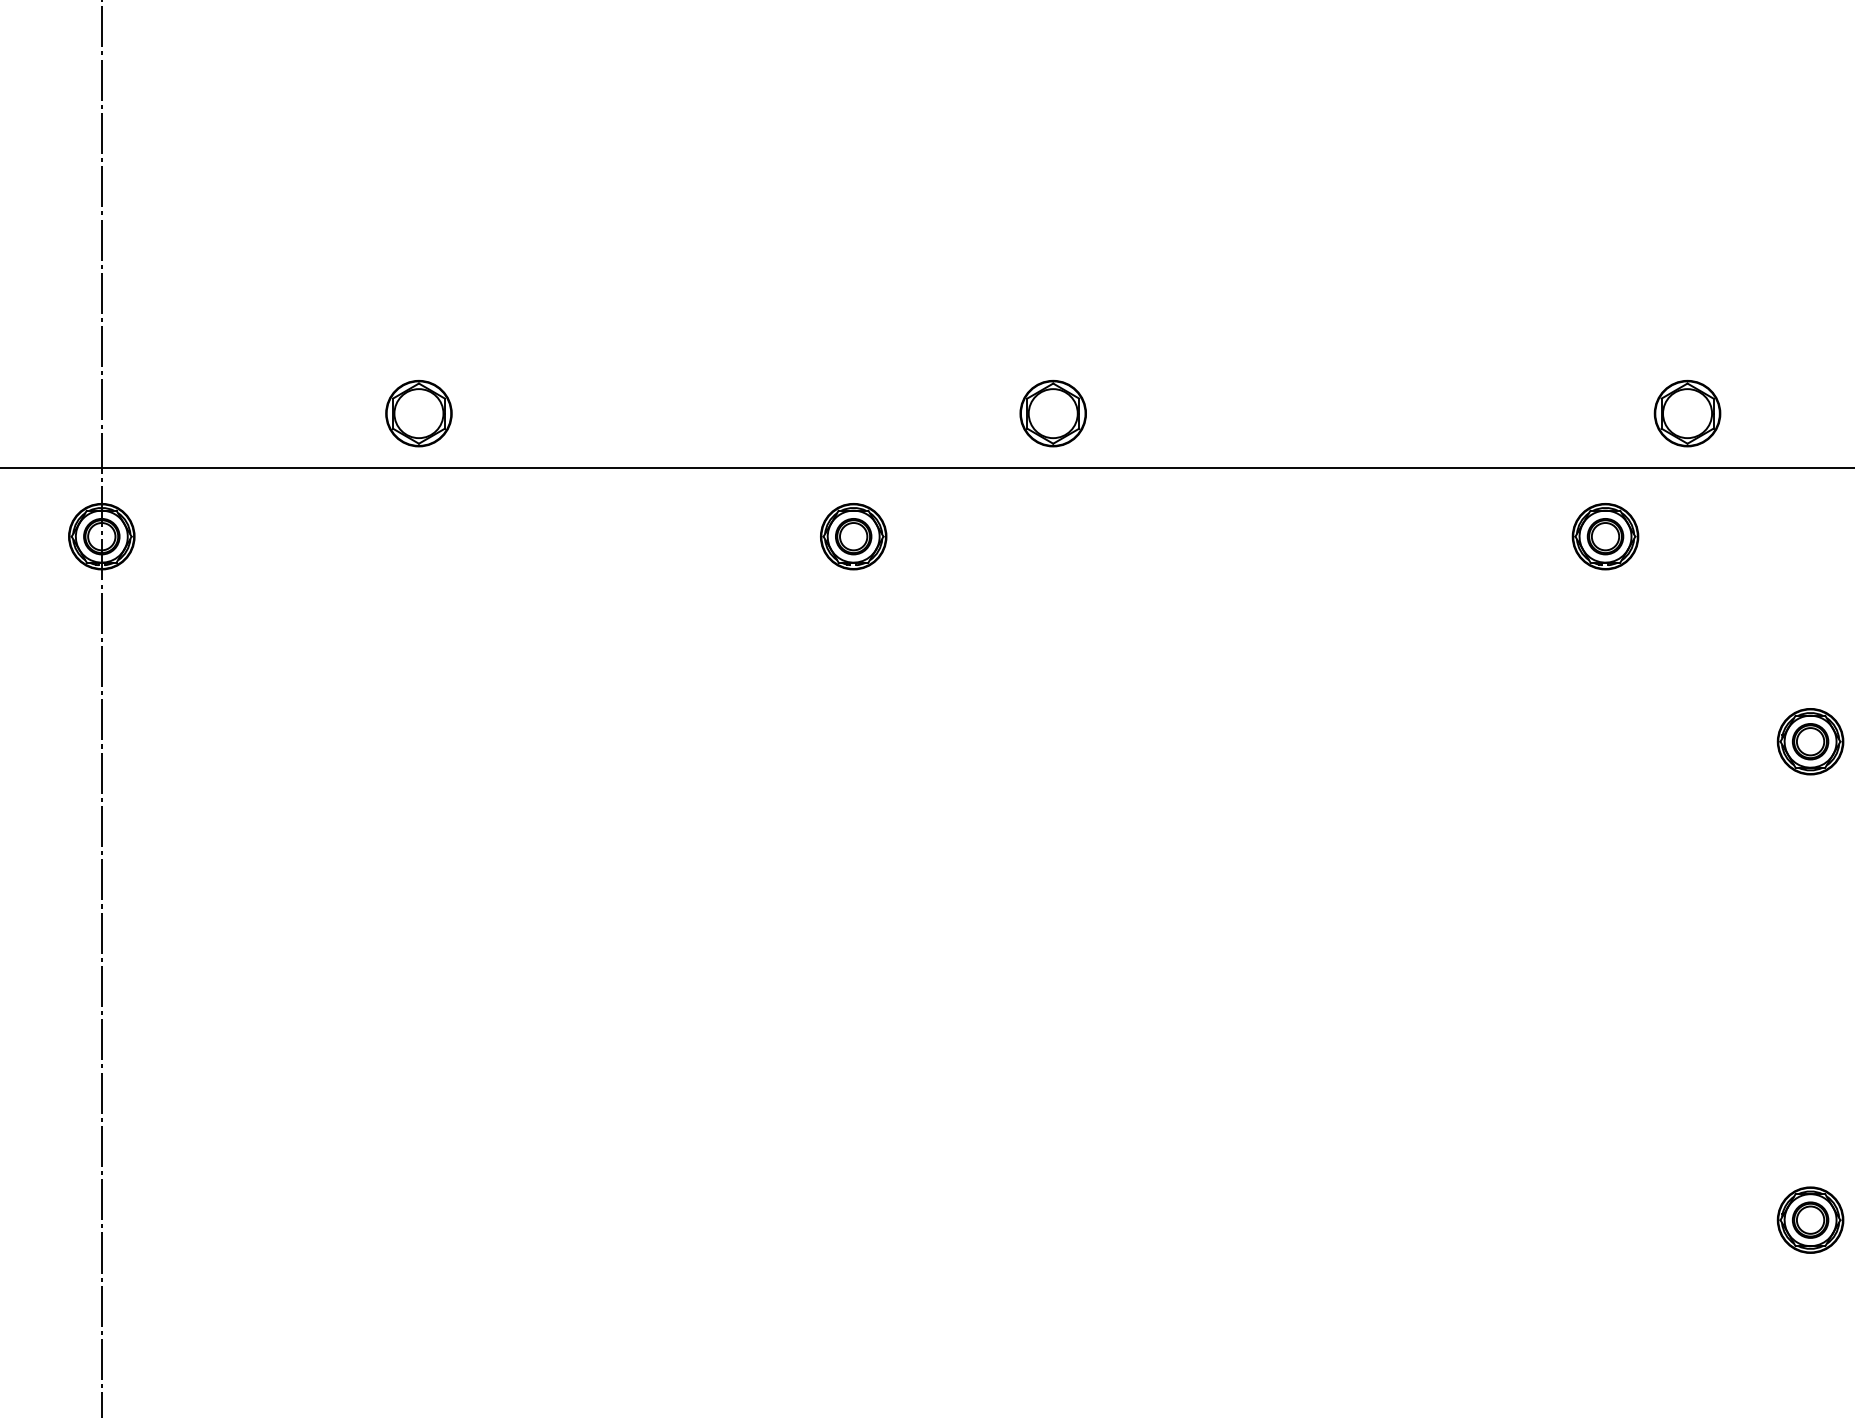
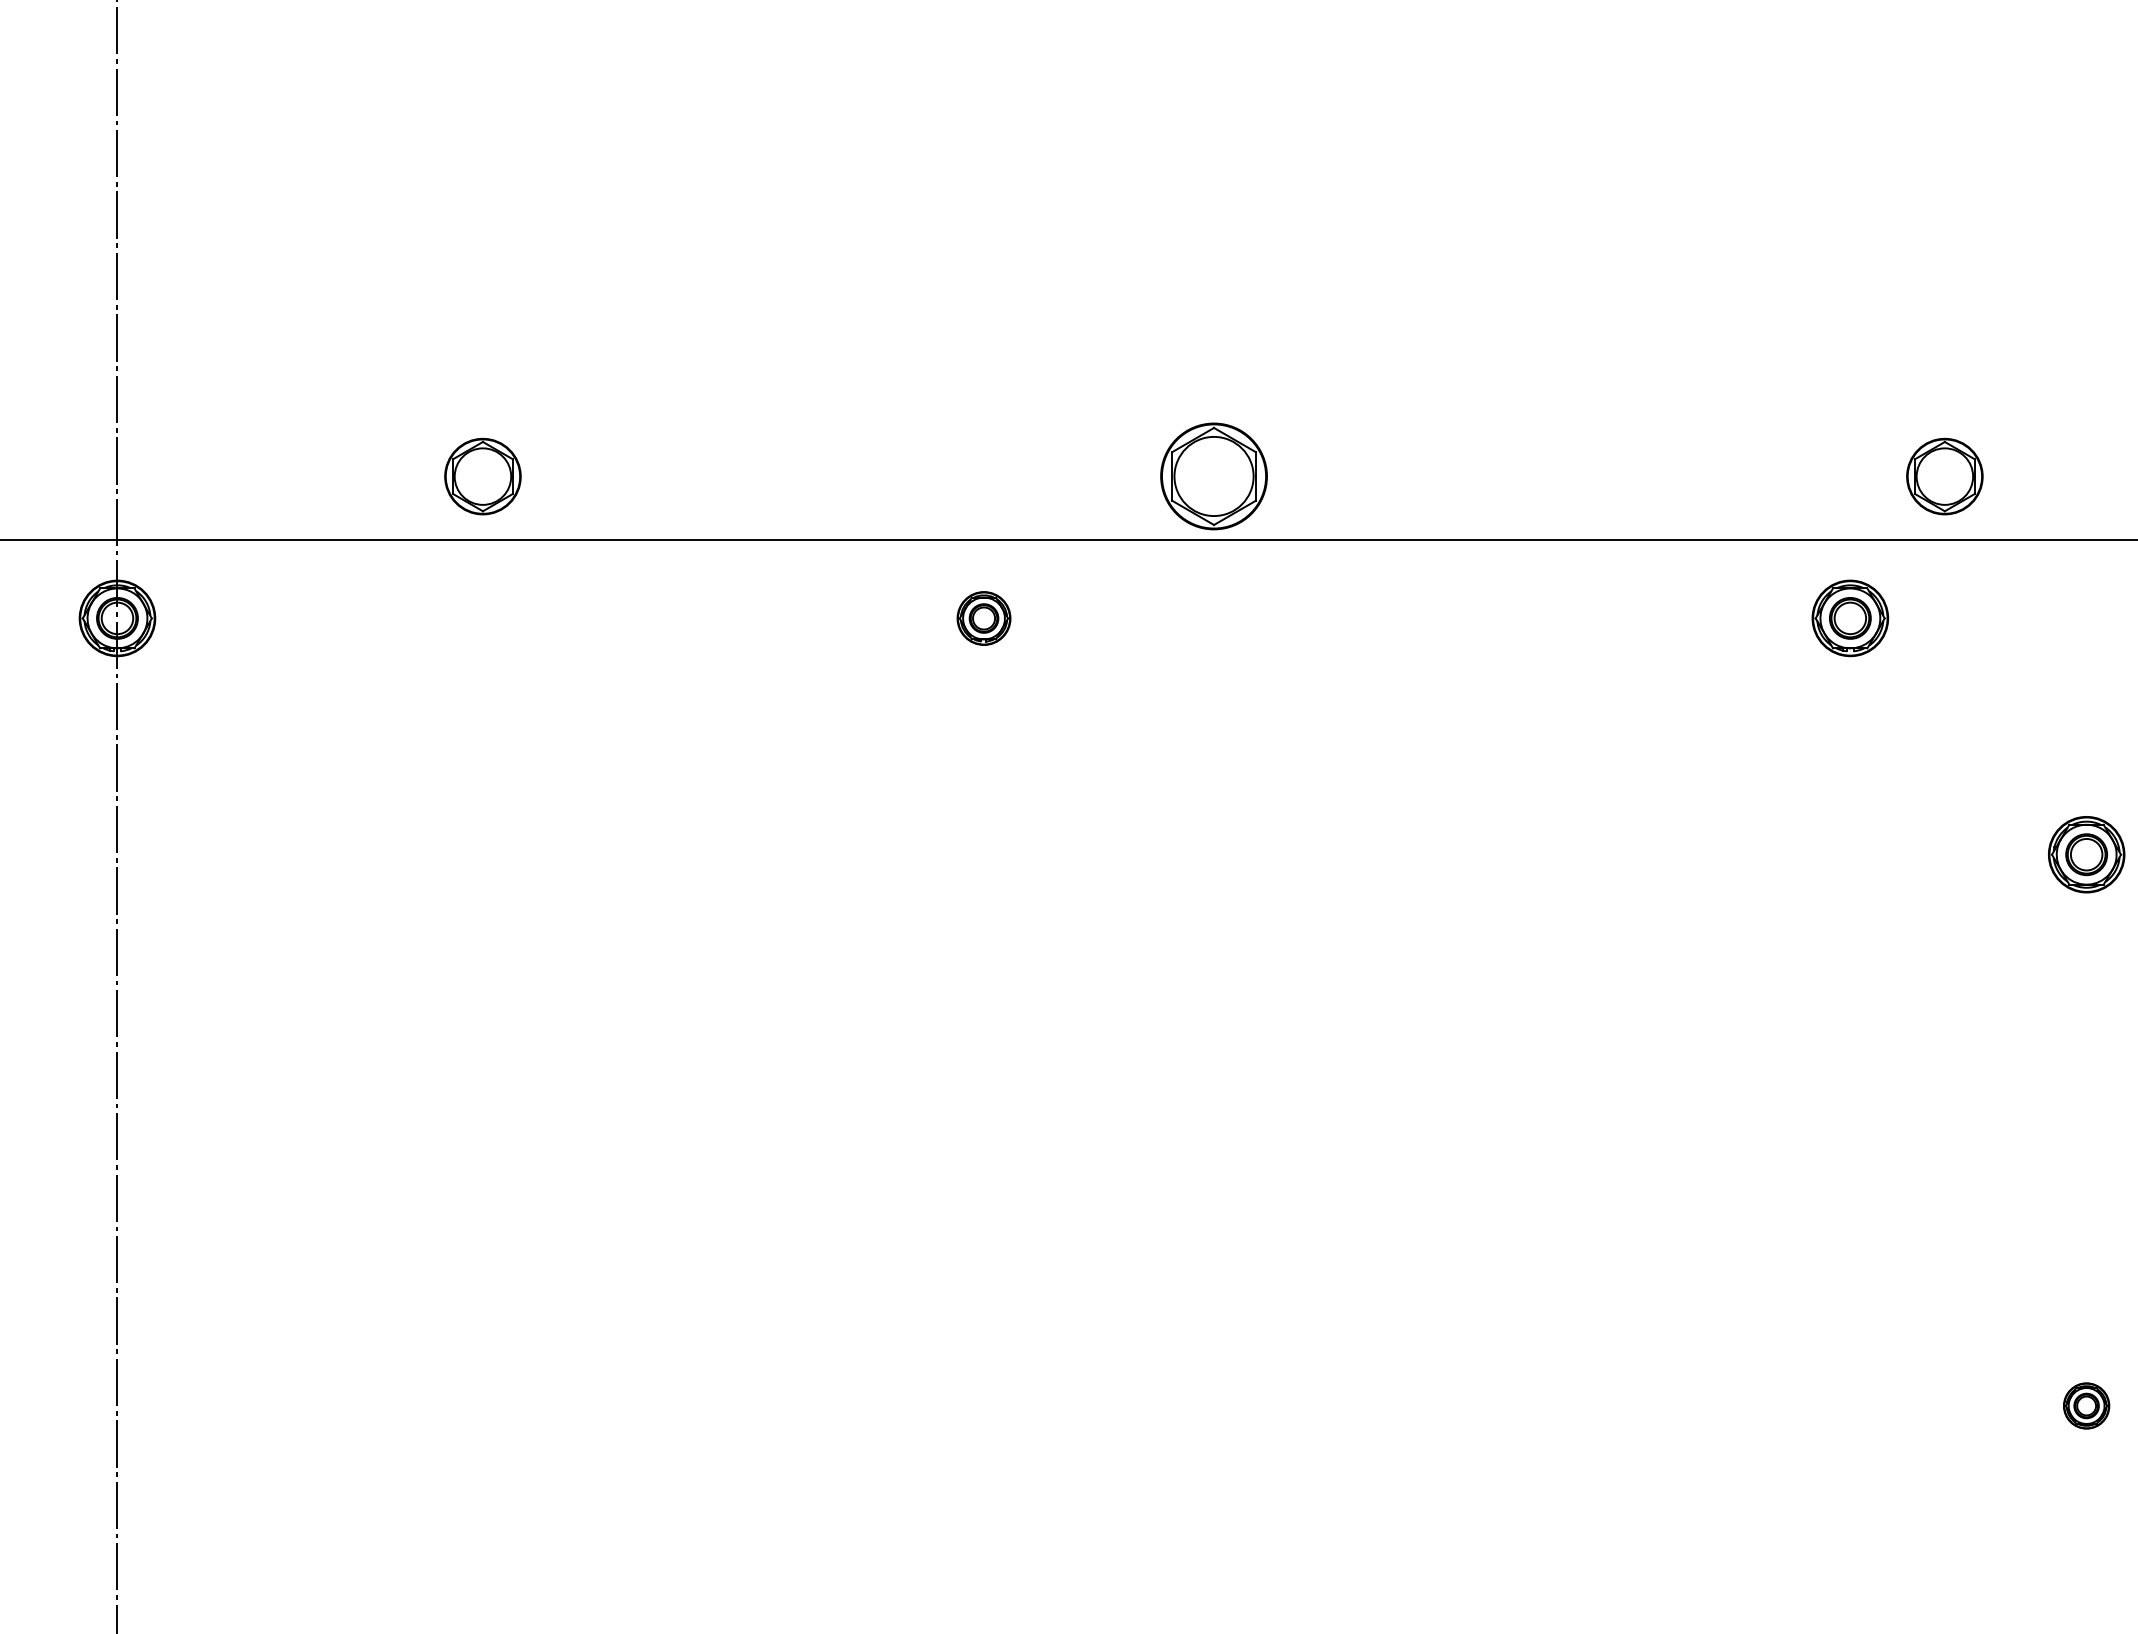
part: (1052, 413) -> (1213, 476), size x1.4
part: (853, 536) -> (983, 618), size x0.7
part: (1810, 1219) -> (2086, 1405), size x0.6

